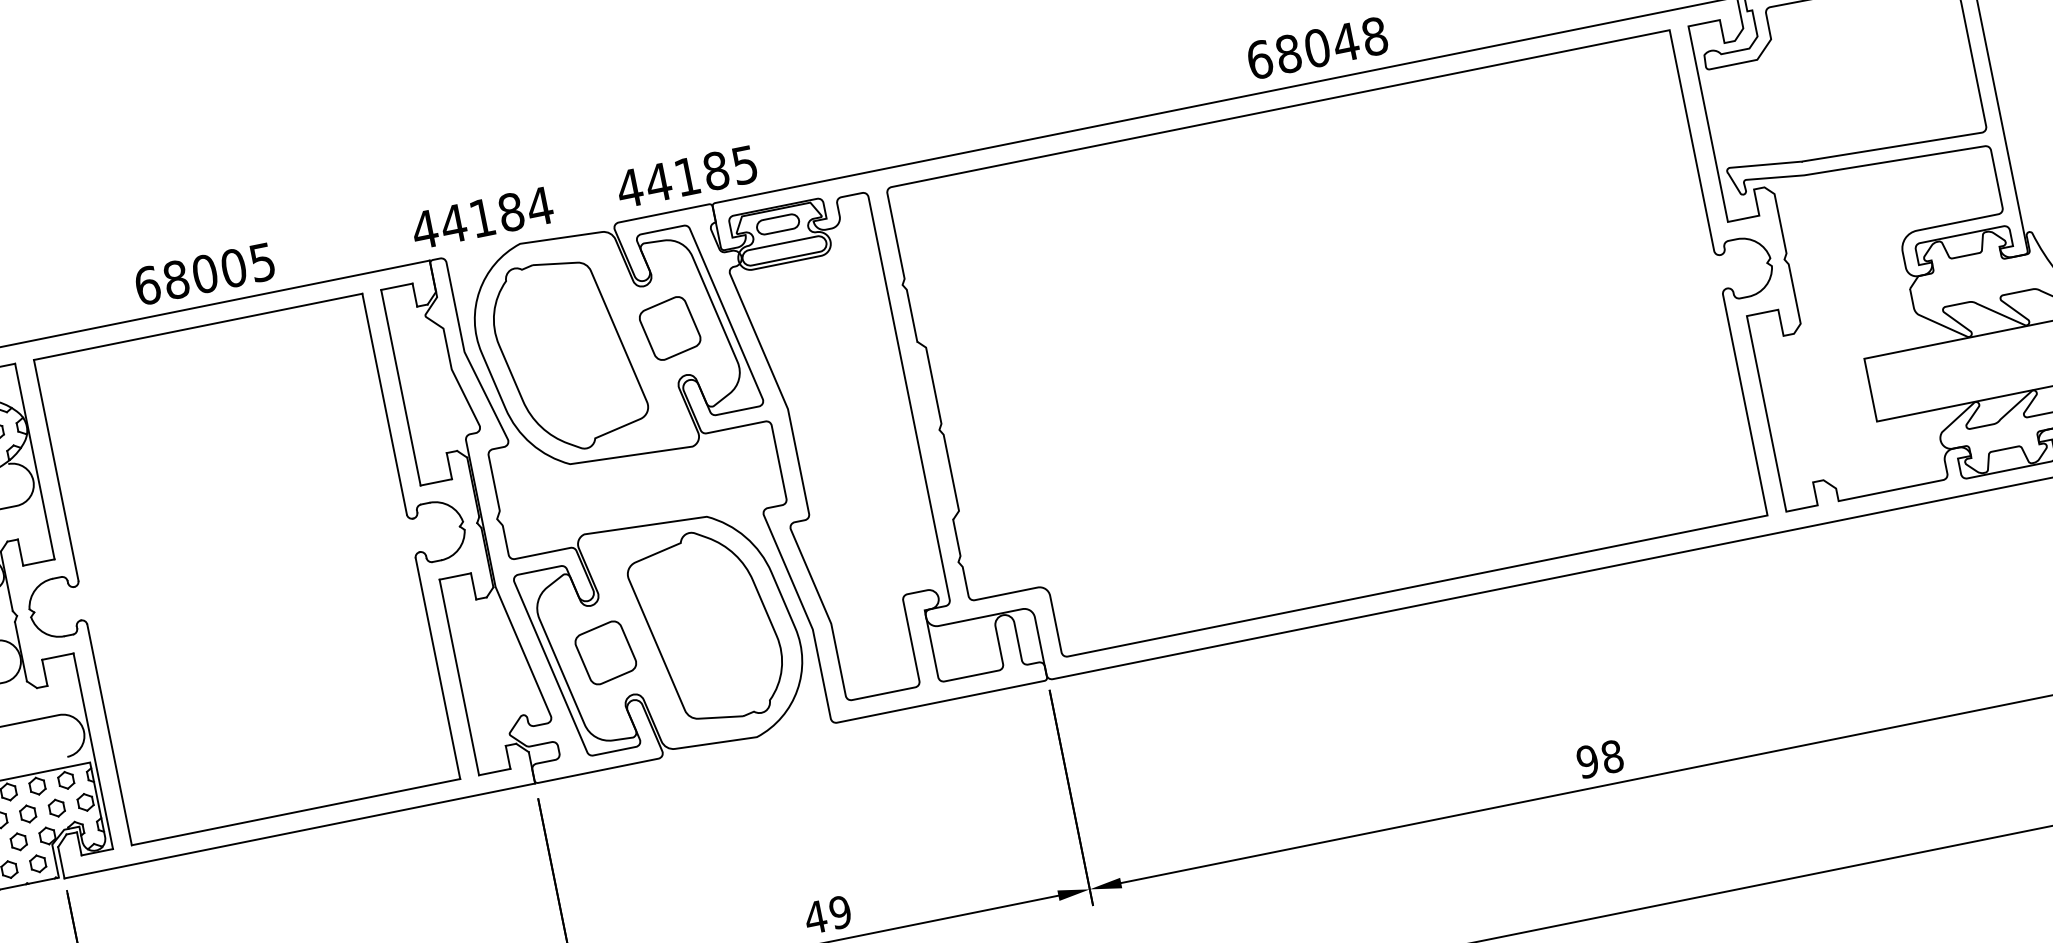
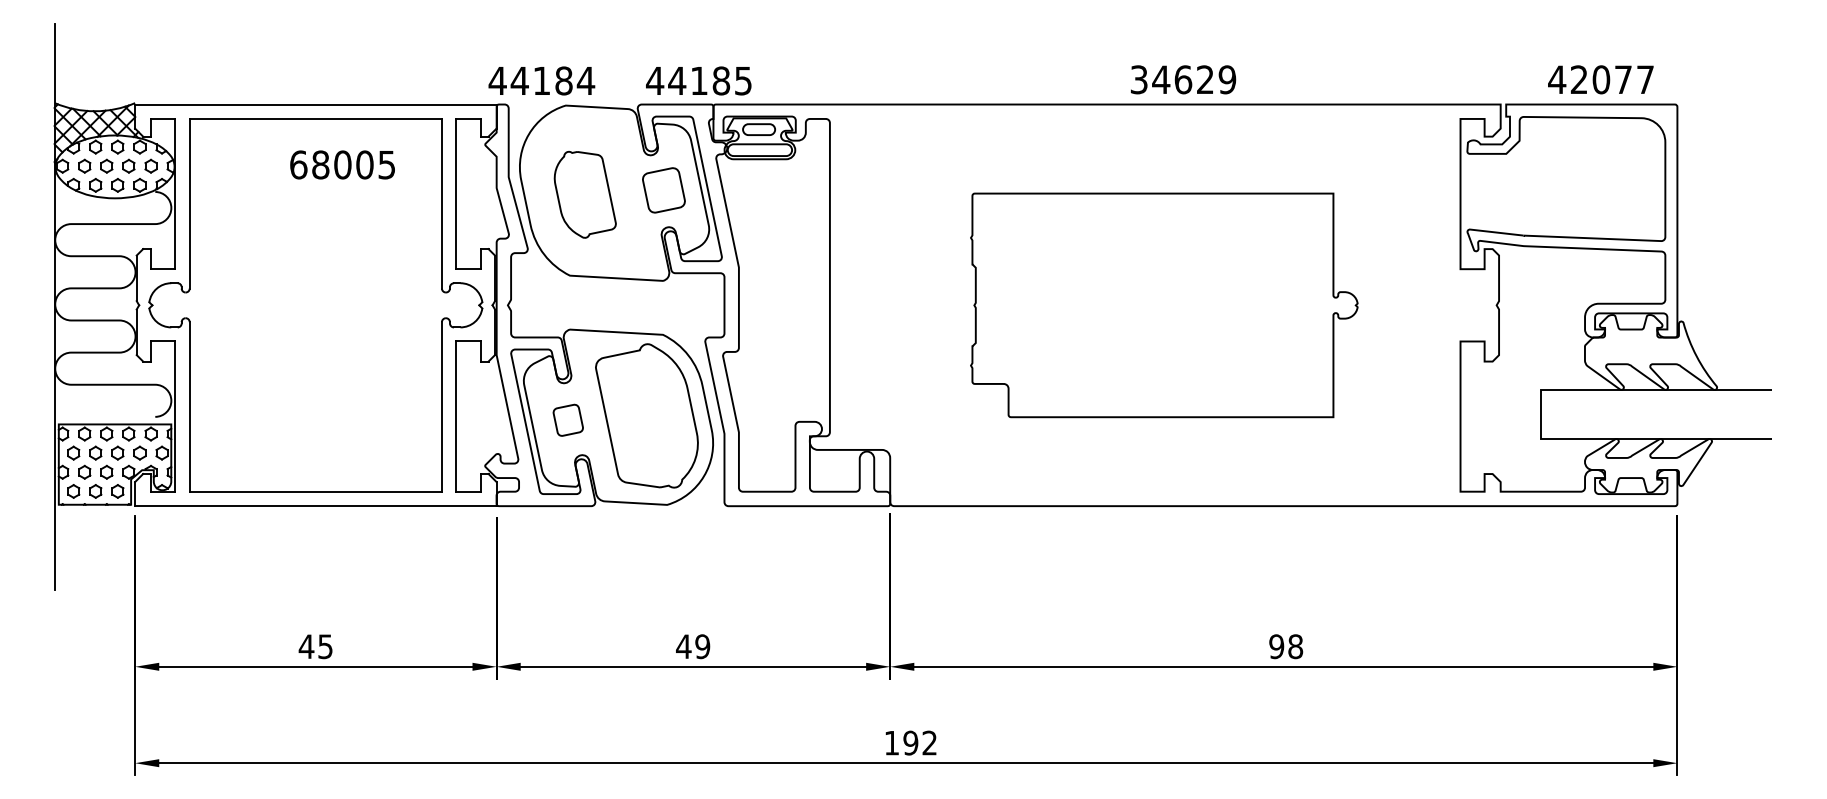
text: (1317, 47) -> (1183, 79), 68048 -> 34629
text: (204, 273) -> (342, 164), moved
part: (1352, 346) -> (1164, 305), size x0.6
part: (569, 354) -> (585, 194), size x0.6
part: (606, 653) -> (568, 420), size x0.7

